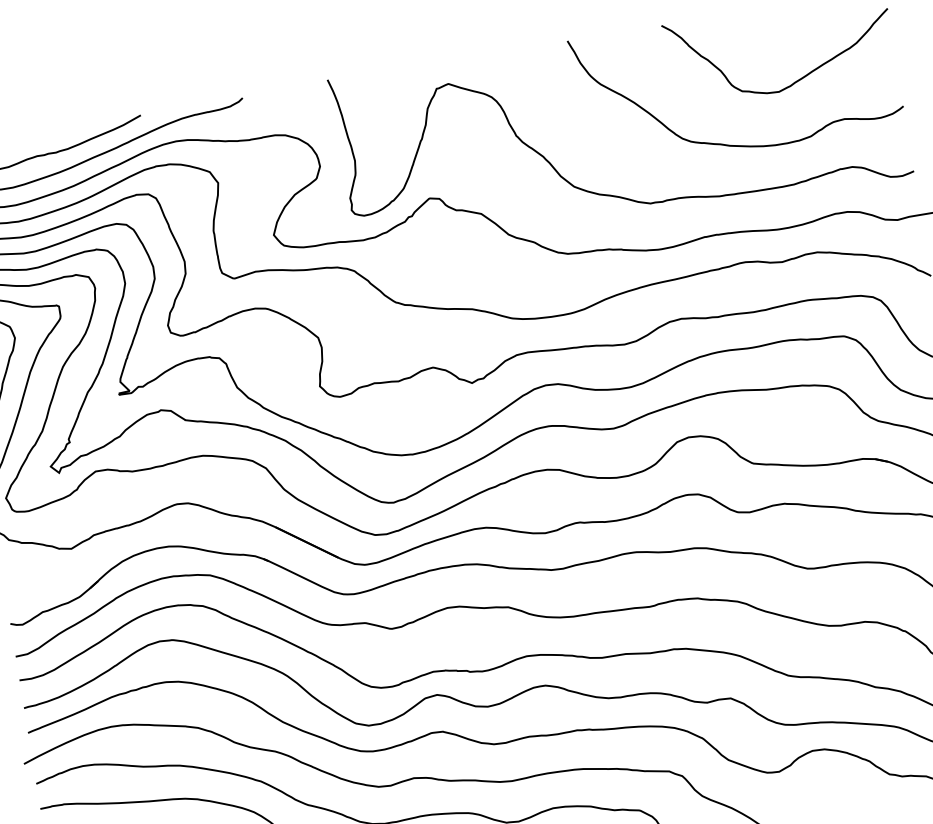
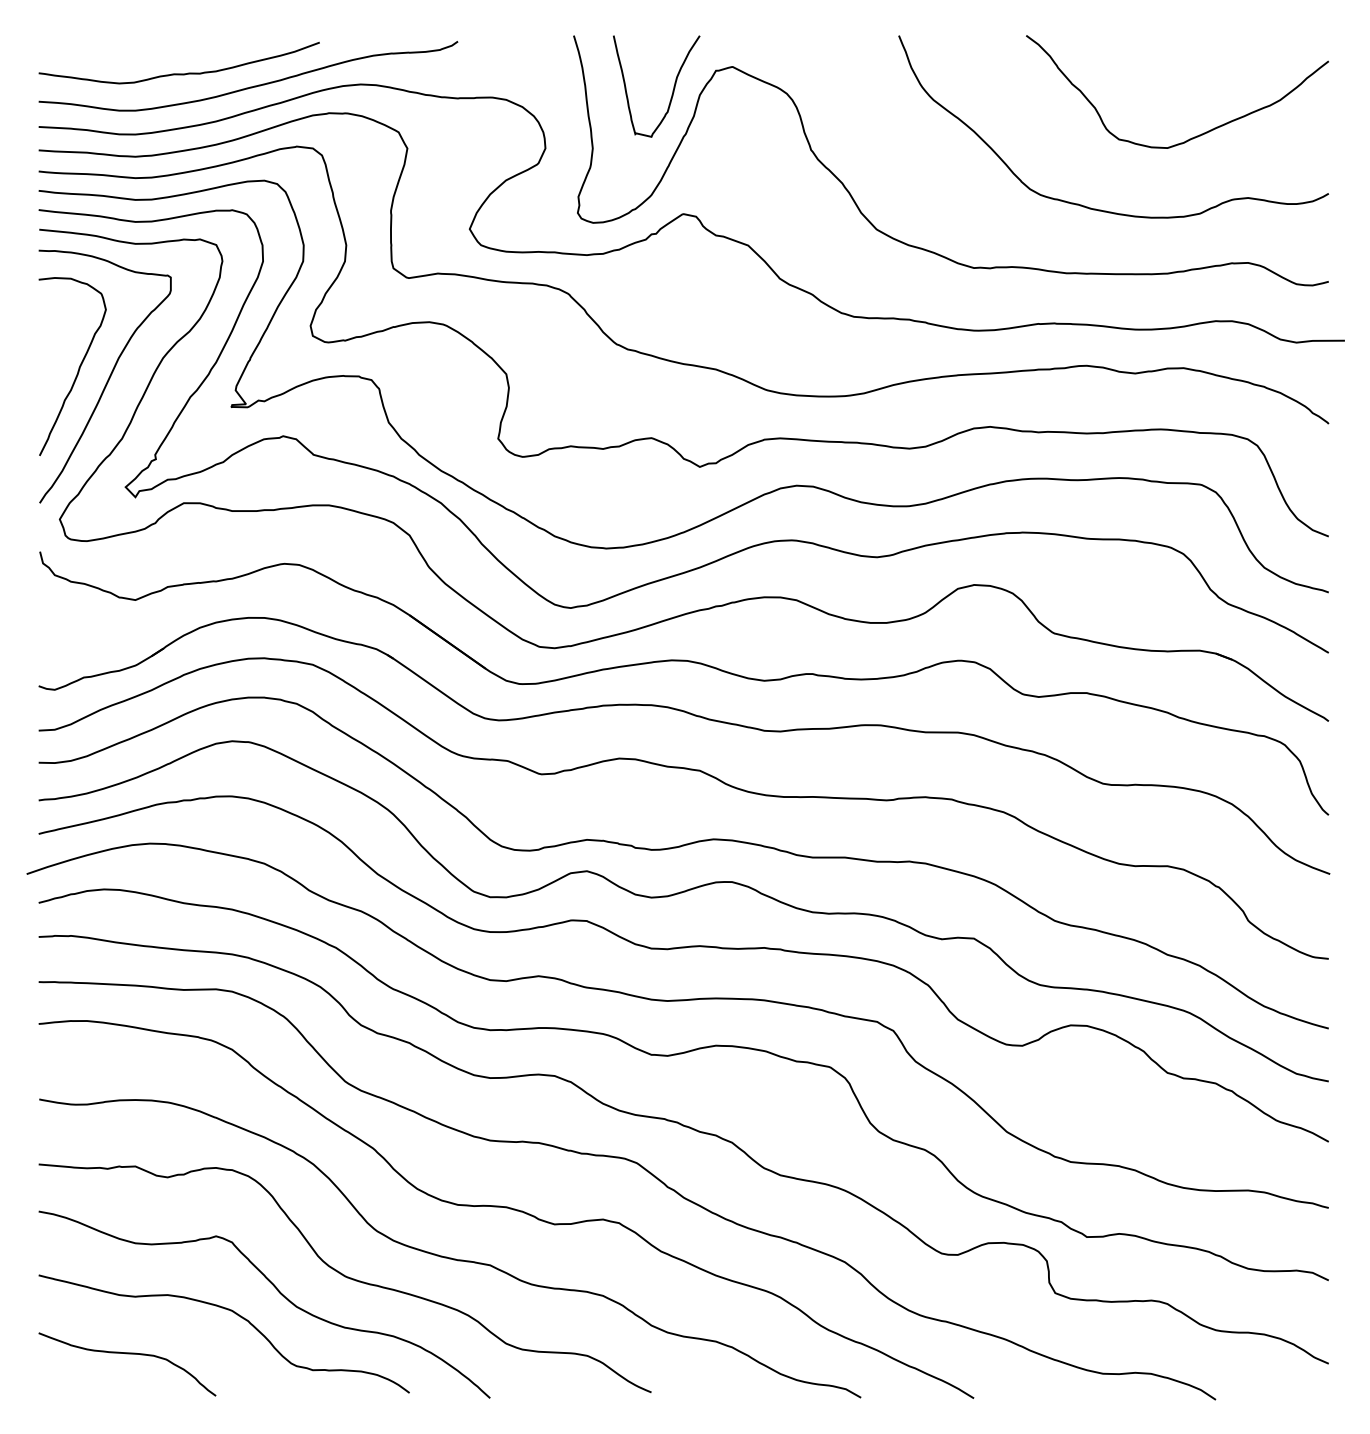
curve: (406, 108) -> (672, 90), added

